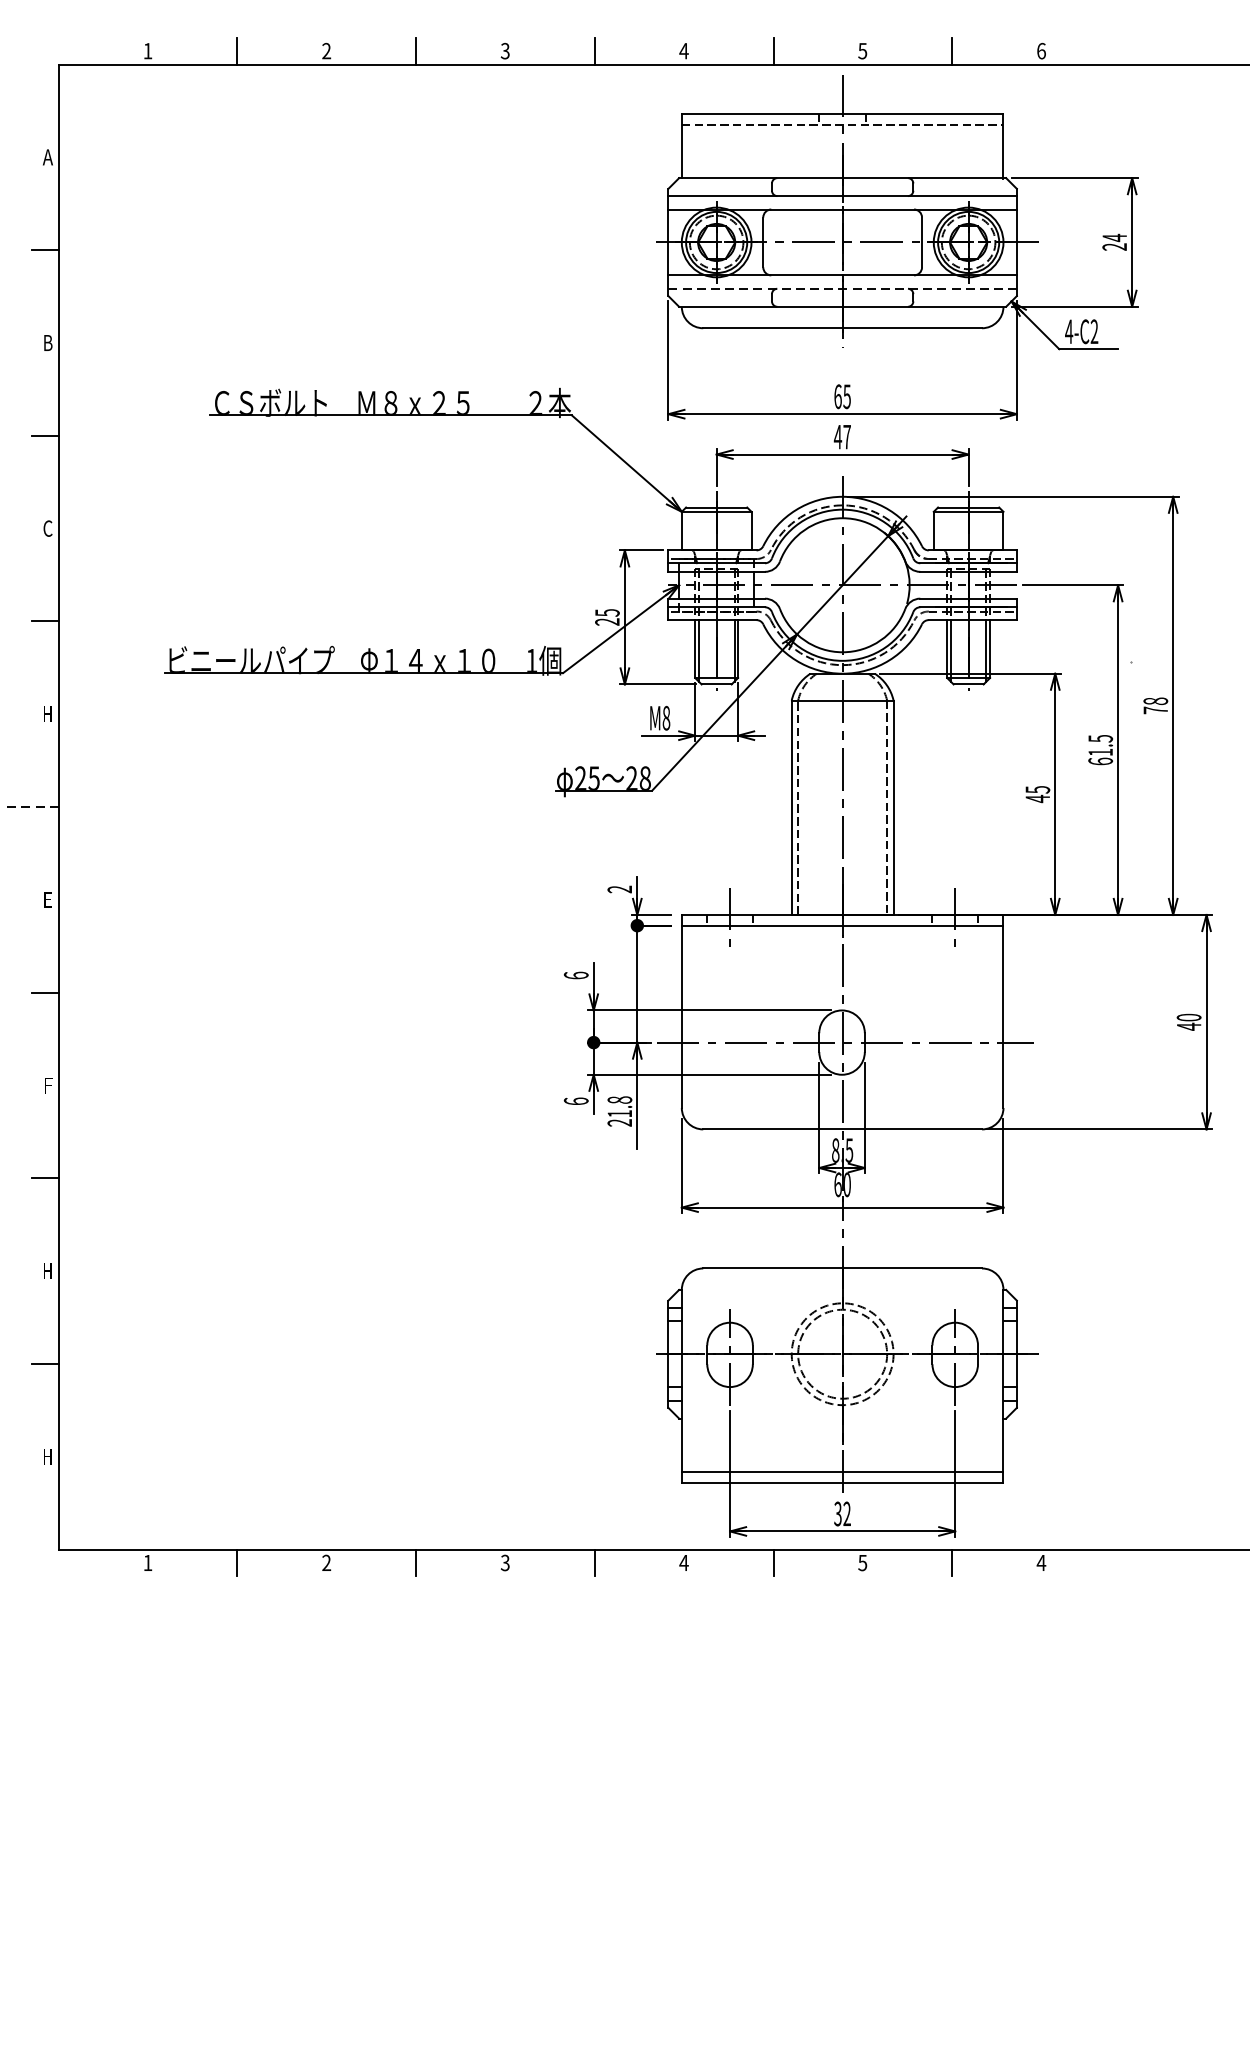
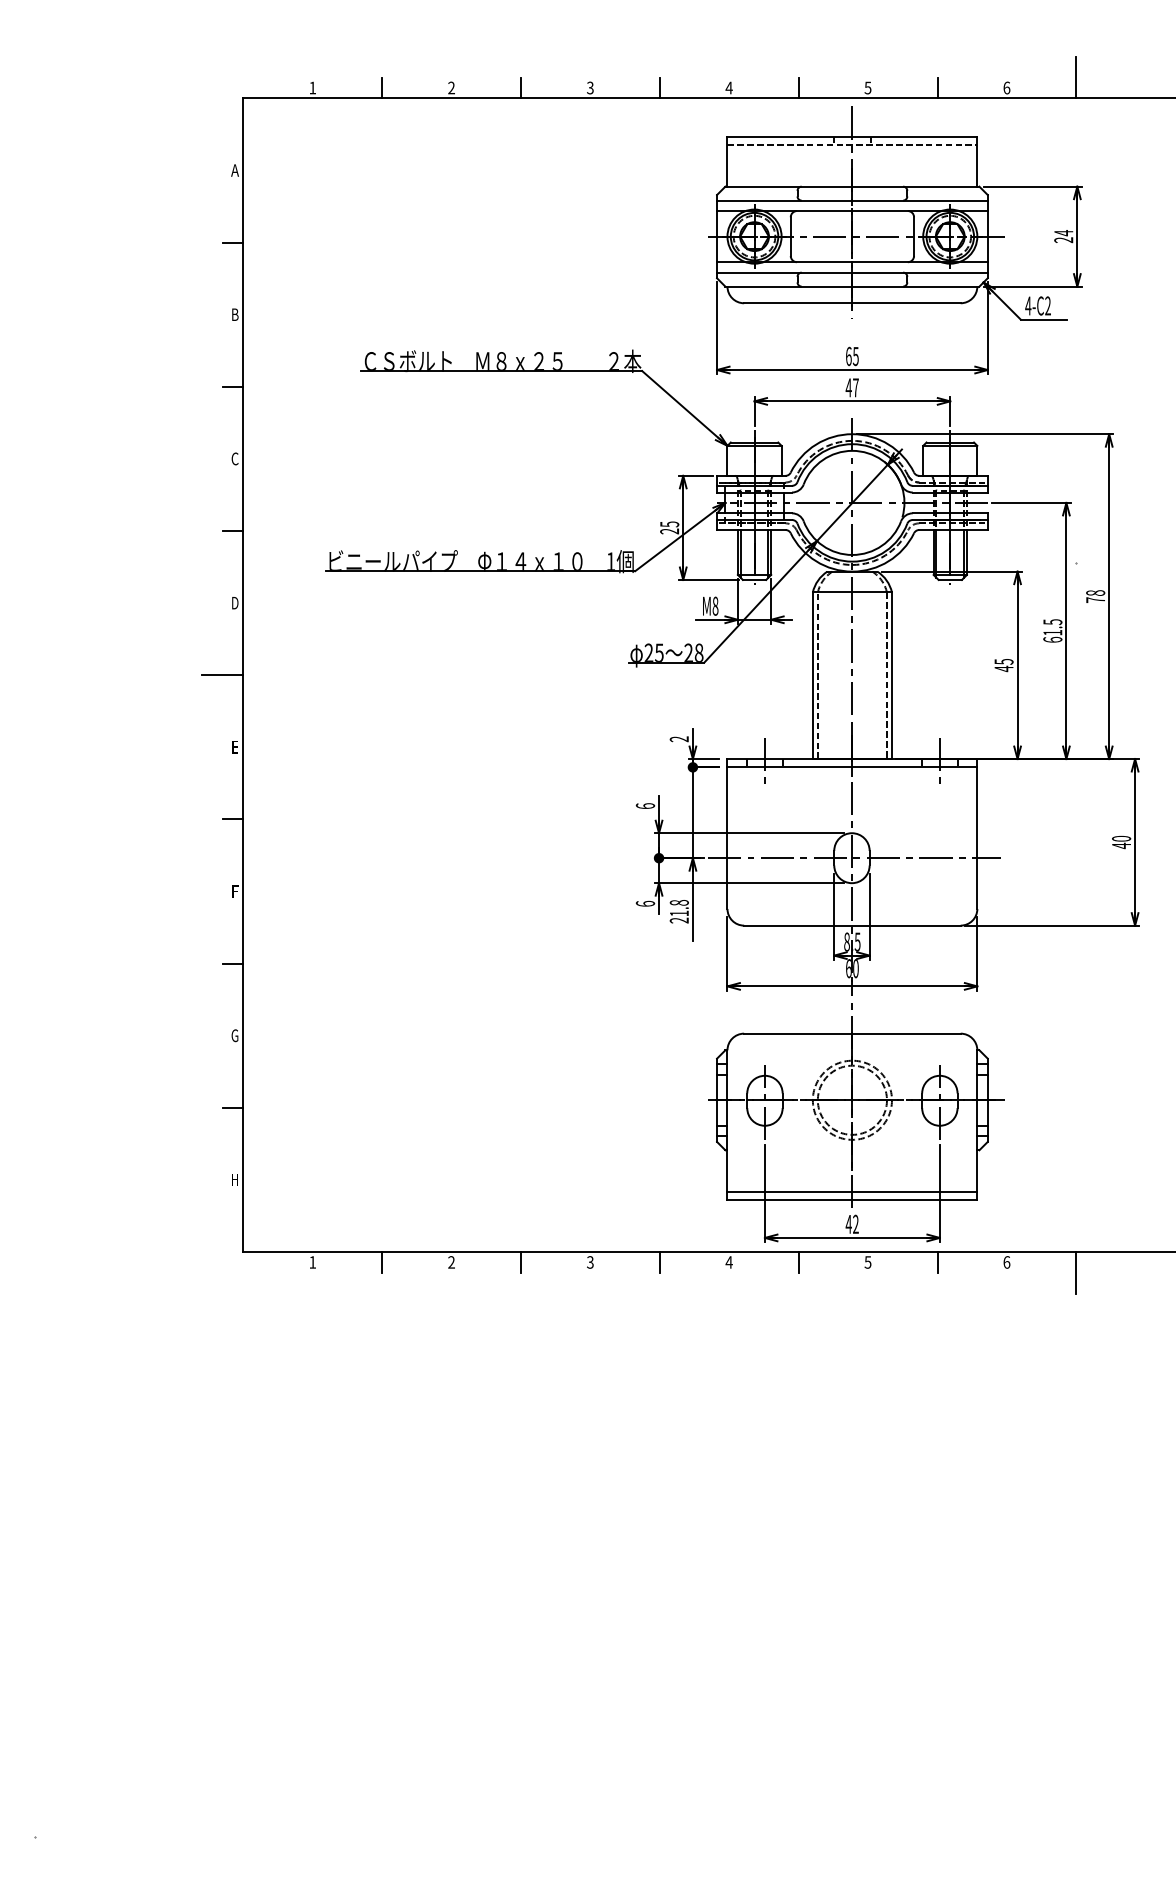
line: (1131, 37) -> (1076, 77), added
line: (842, 288) -> (852, 272), dashed -> solid
text: (48, 714) -> (235, 603), H -> D
line: (31, 807) -> (222, 675), dashed -> solid
text: (47, 1270) -> (234, 1035), H -> G
text: (837, 1512) -> (848, 1223), 32 -> 42
text: (1041, 1563) -> (1006, 1262), 4 -> 6
line: (1131, 1575) -> (1076, 1272), added

